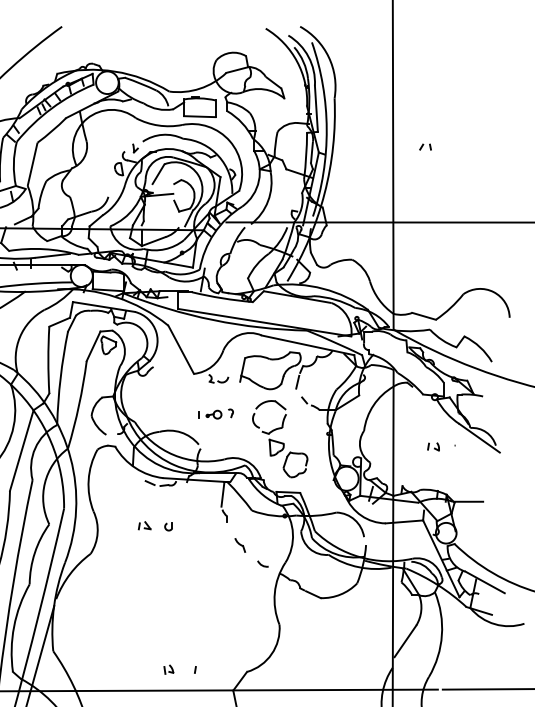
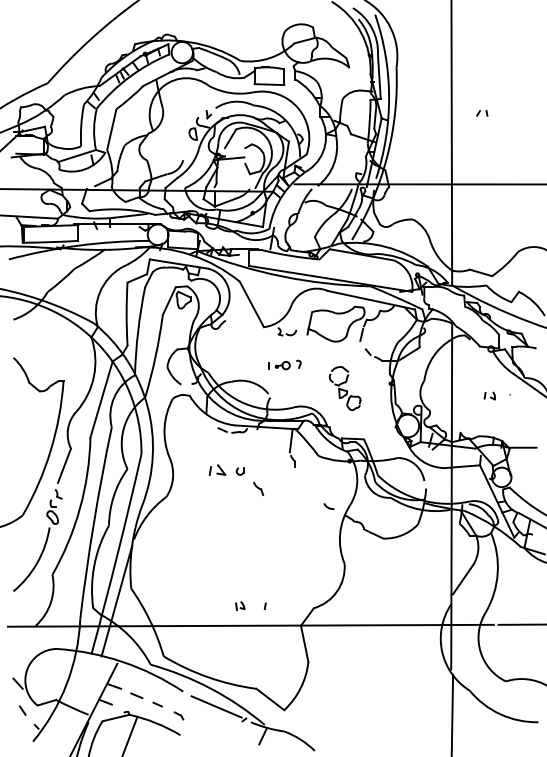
part: (279, 438) -> (344, 388), size x0.6
part: (144, 525) -> (217, 470), size x1.4
part: (240, 545) -> (258, 488), moved

